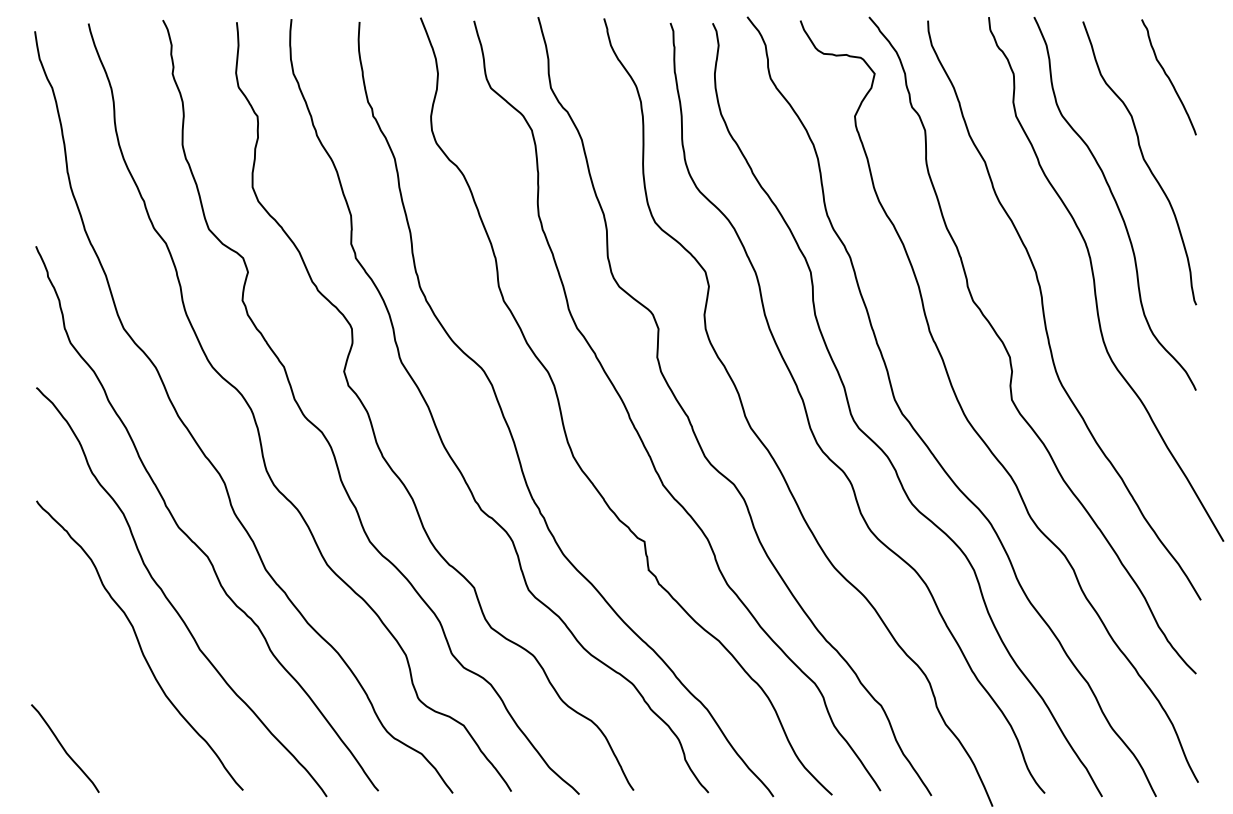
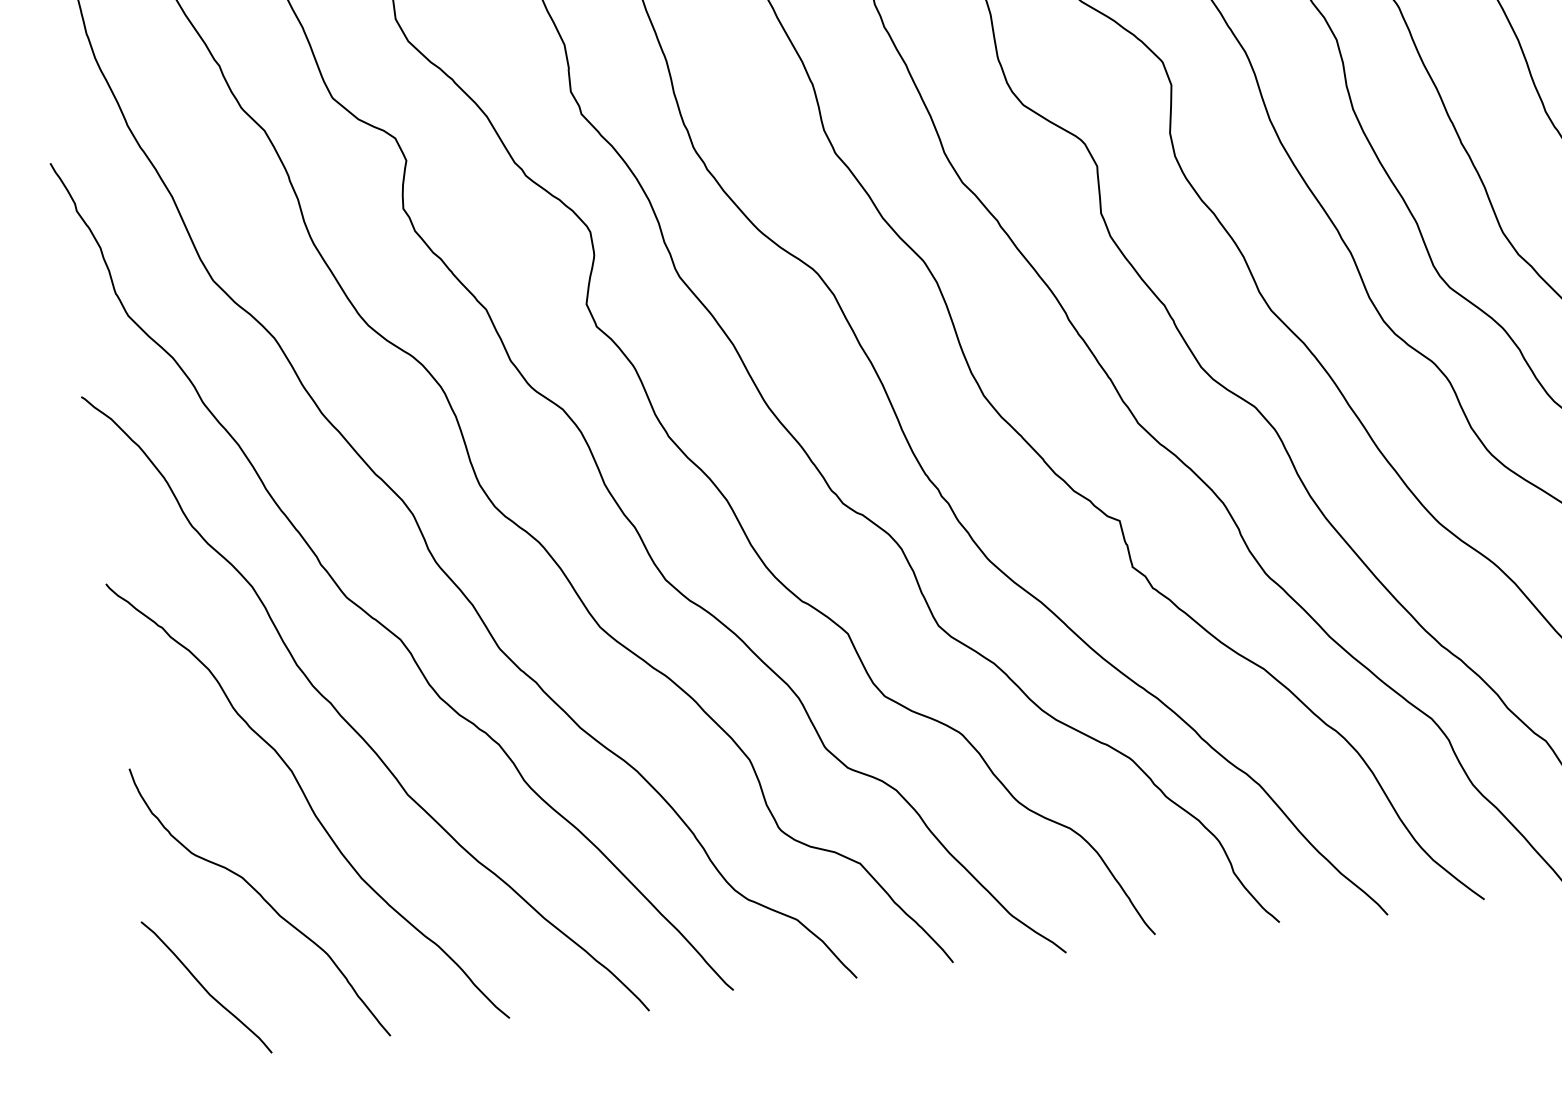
curve: (105, 701) -> (262, 900), added

